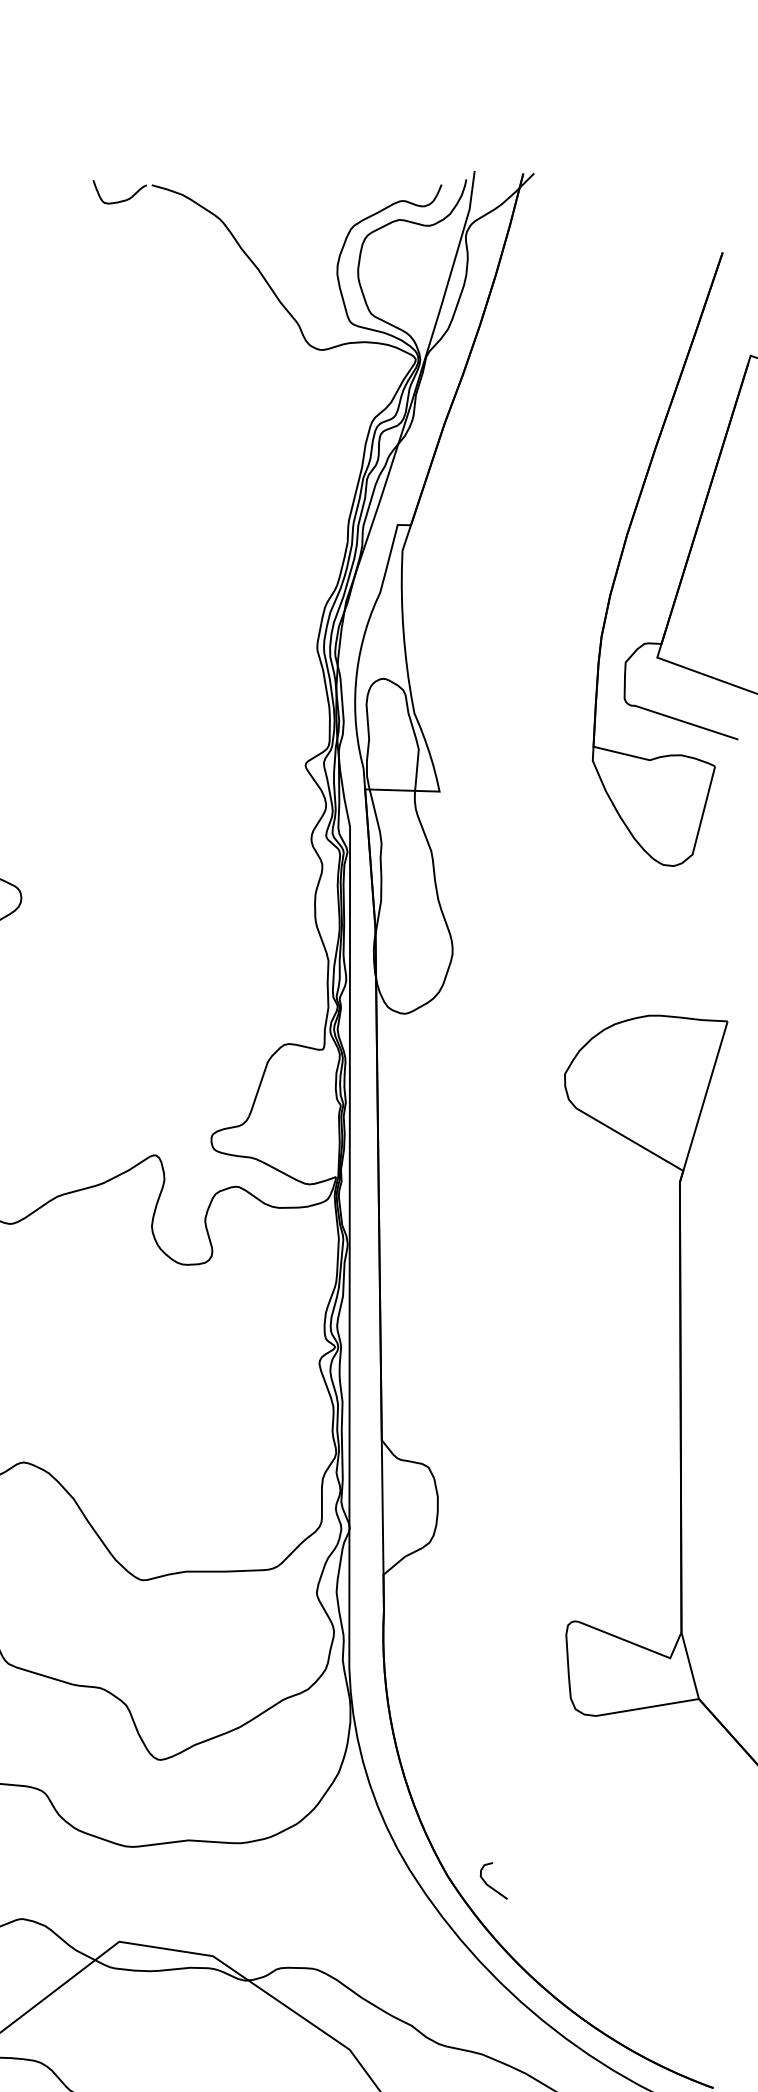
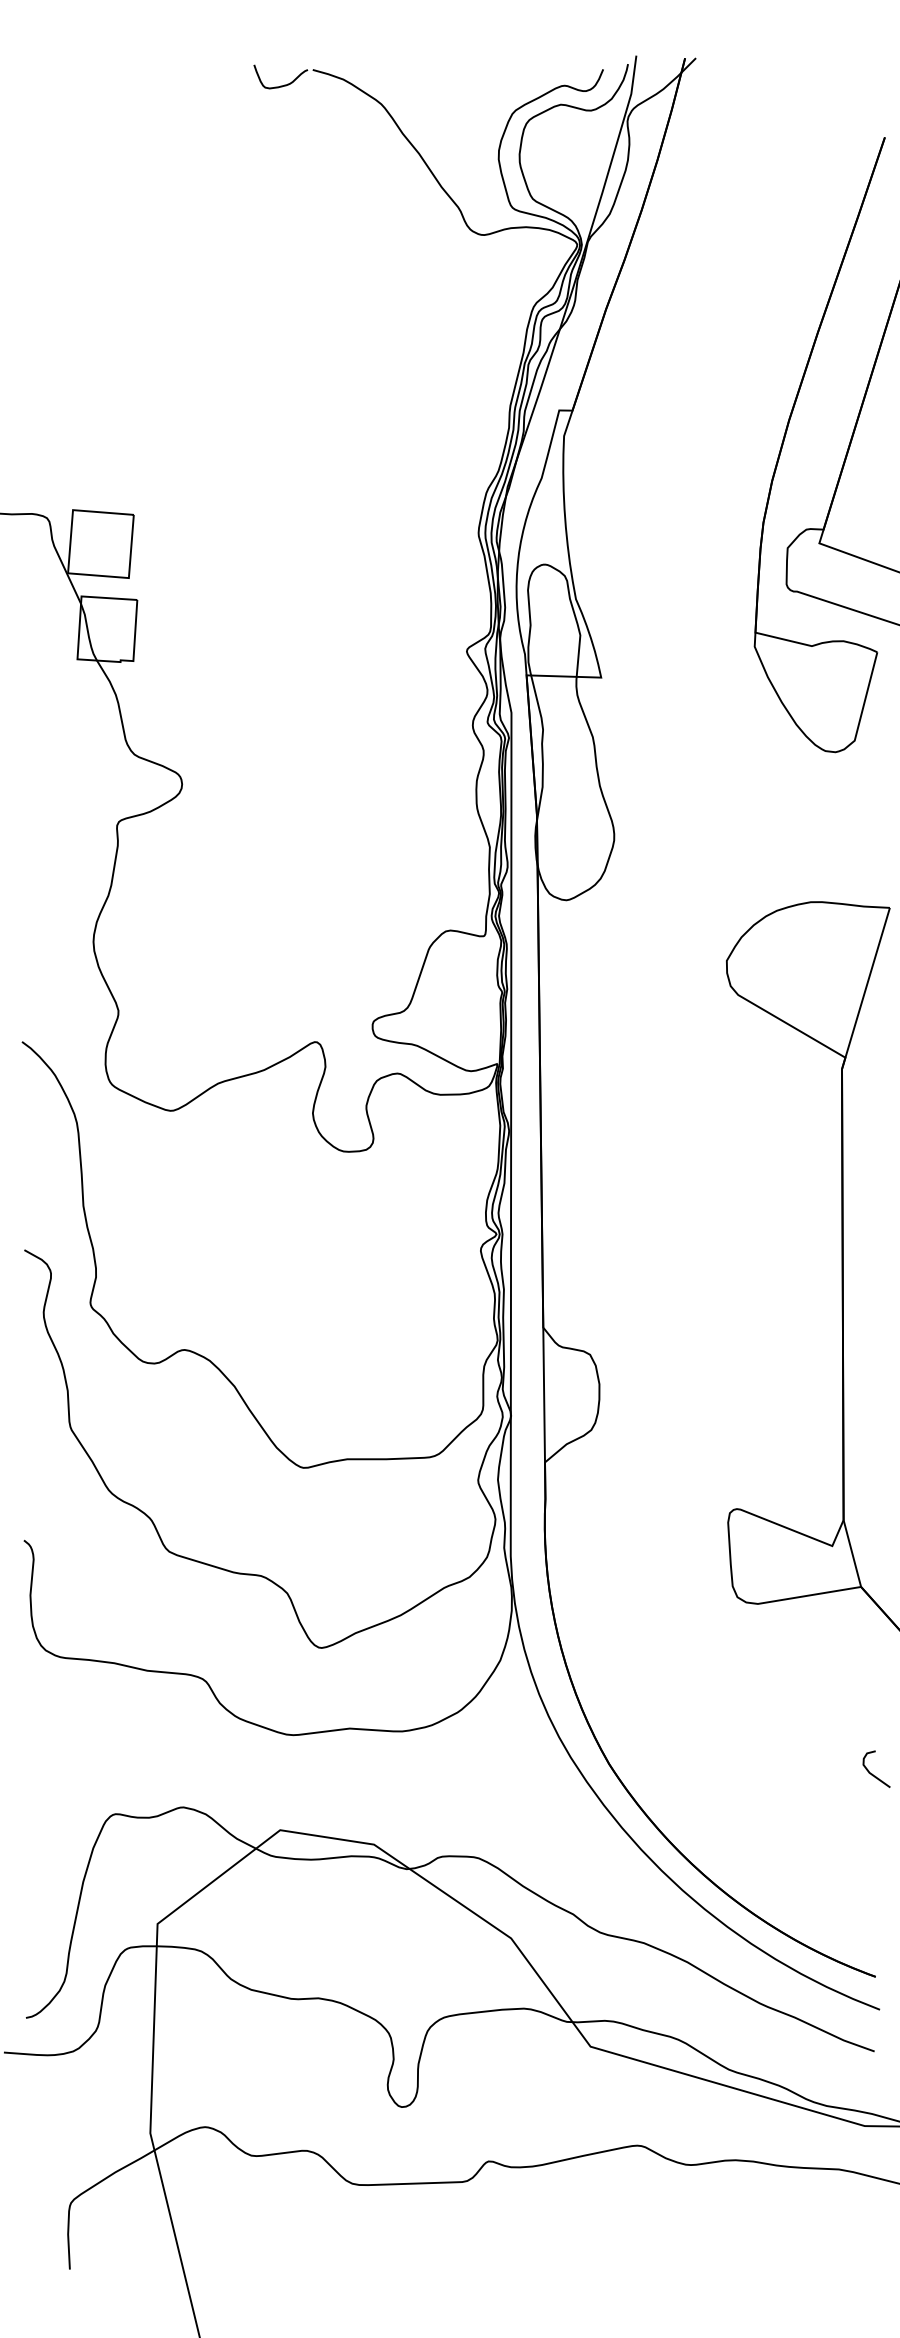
curve: (489, 1885) -> (872, 1773), moved

